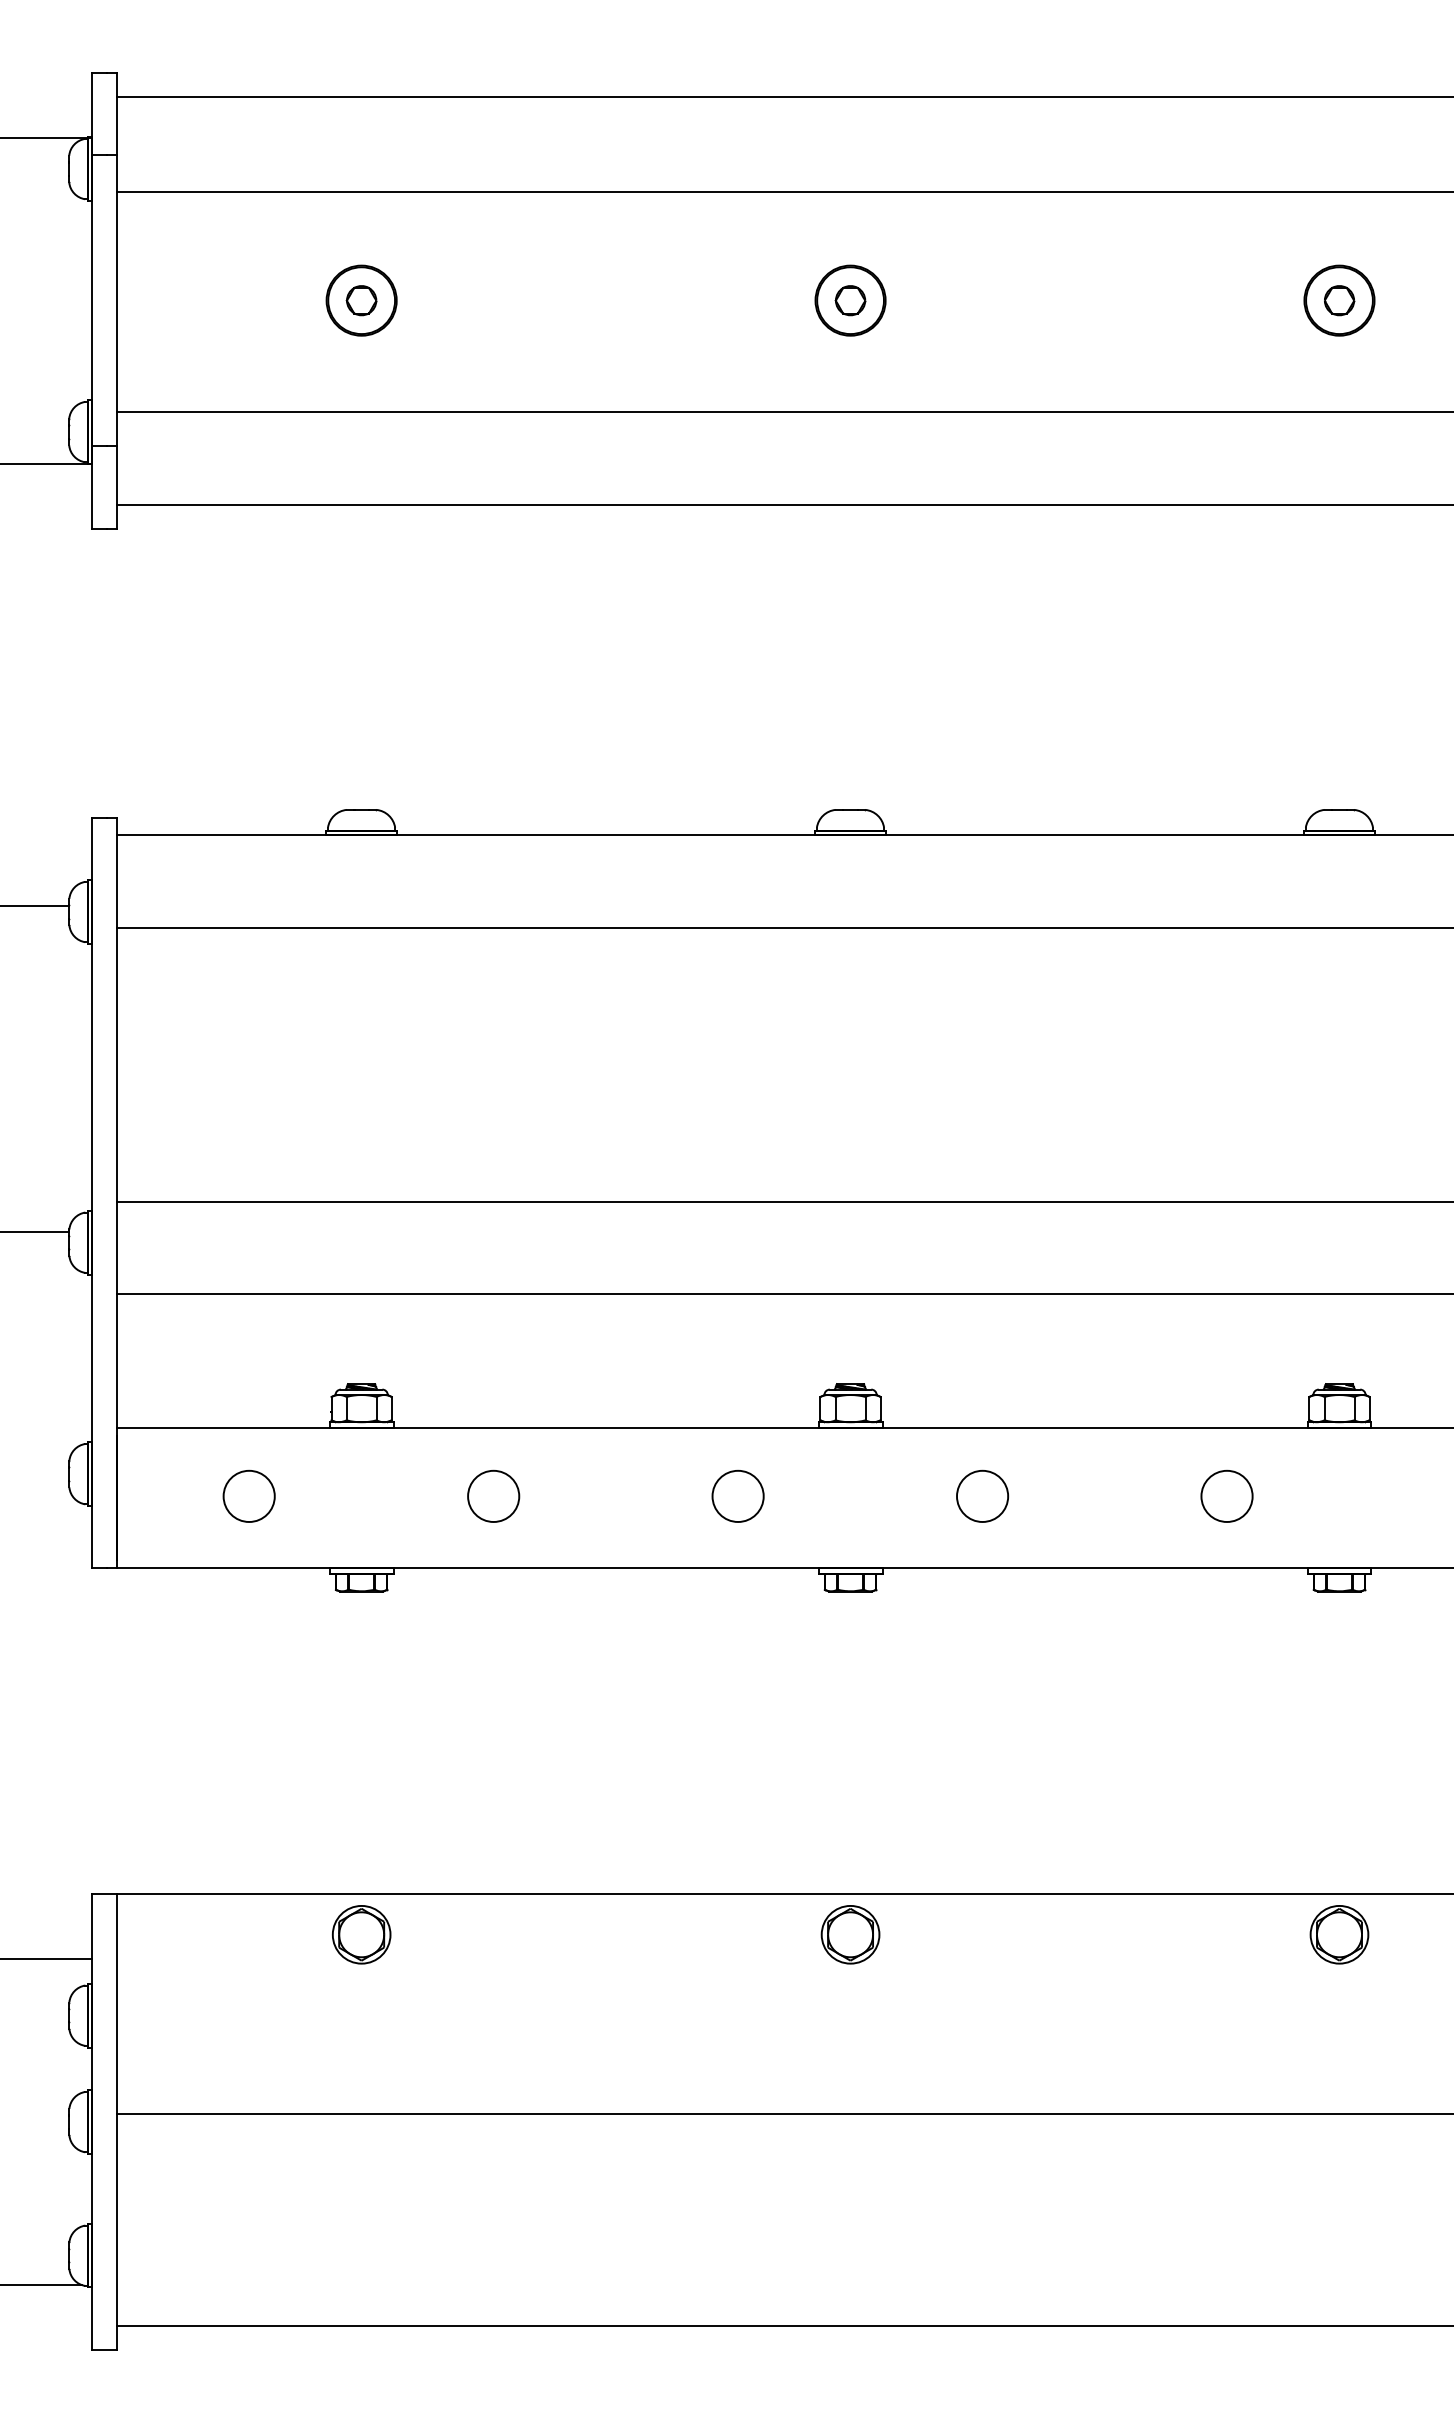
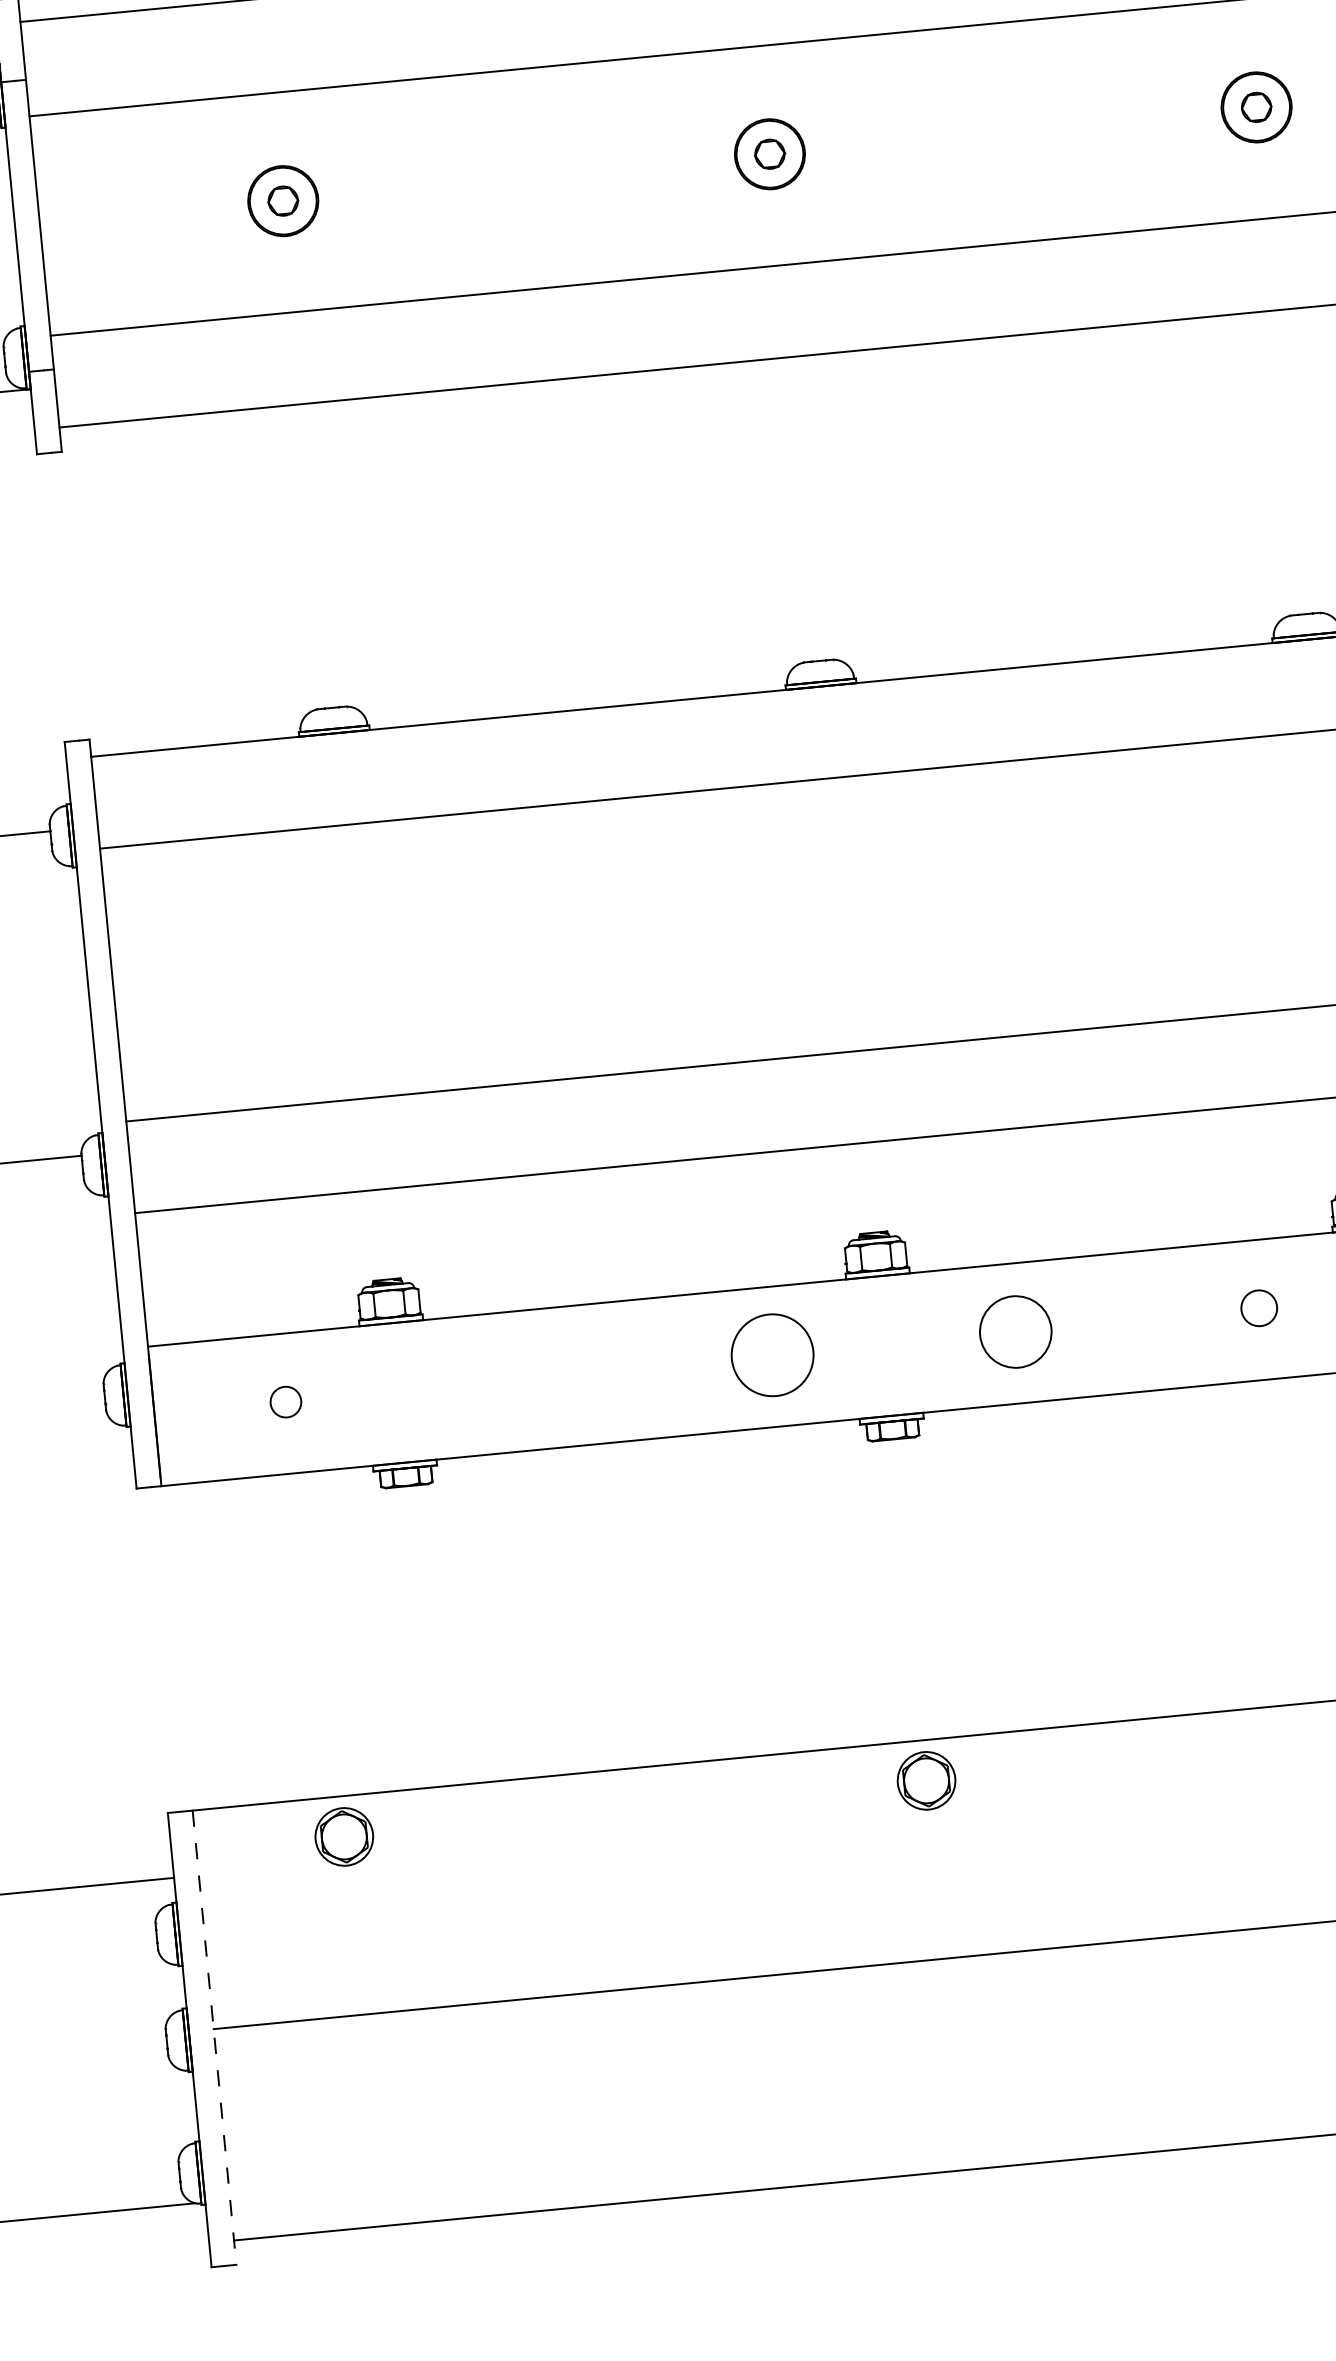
circle: (248, 1495) -> (285, 1401), size x0.6
circle: (493, 1495) -> (529, 1377), removed
circle: (737, 1495) -> (771, 1354), size x1.6
circle: (982, 1495) -> (1015, 1330), size x1.4
circle: (1226, 1495) -> (1258, 1307), size x0.7
part: (361, 1934) -> (344, 1836), moved
line: (117, 2122) -> (214, 2037), solid -> dashed

